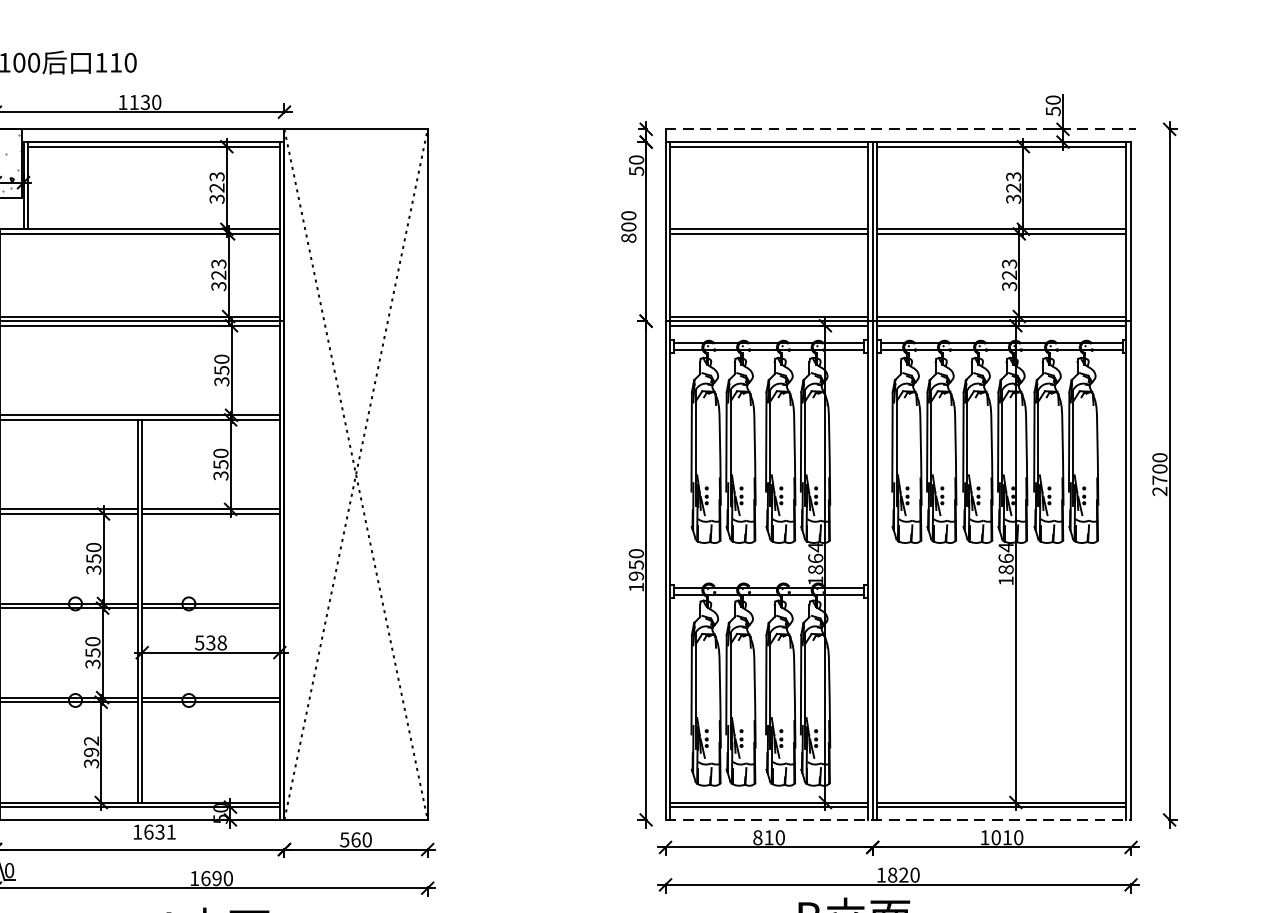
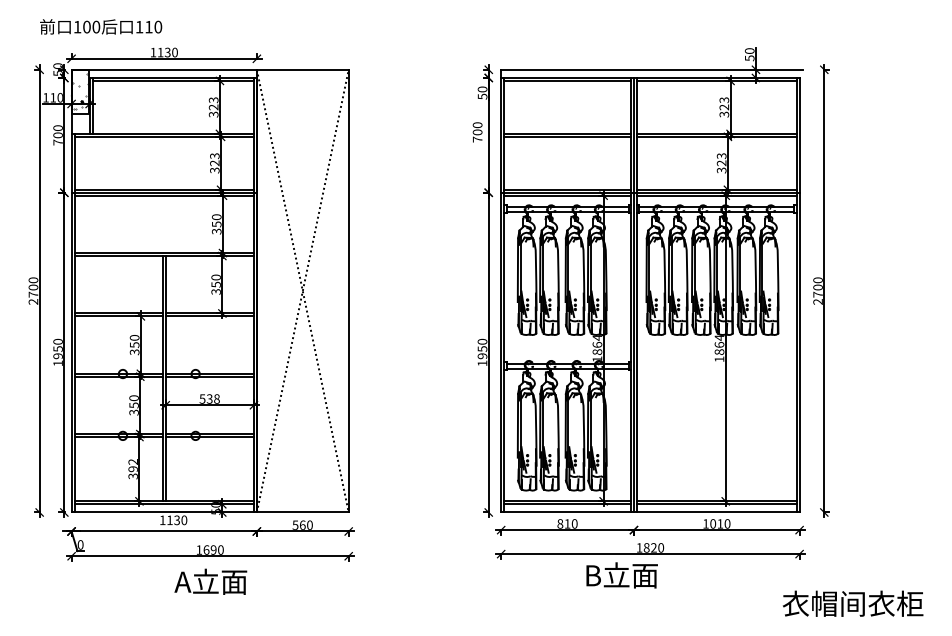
line: (901, 128) -> (652, 69), dashed -> solid
text: (628, 238) -> (477, 139), 800 -> 700
line: (898, 819) -> (650, 512), dashed -> solid
text: (160, 832) -> (177, 520), 1631 -> 1130

